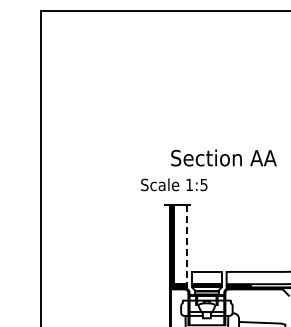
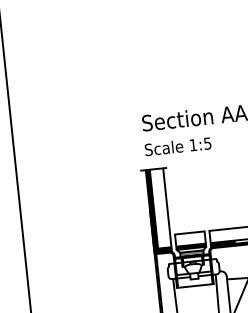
text: (174, 184) -> (178, 146), moved
line: (187, 246) -> (167, 209), dashed -> solid

